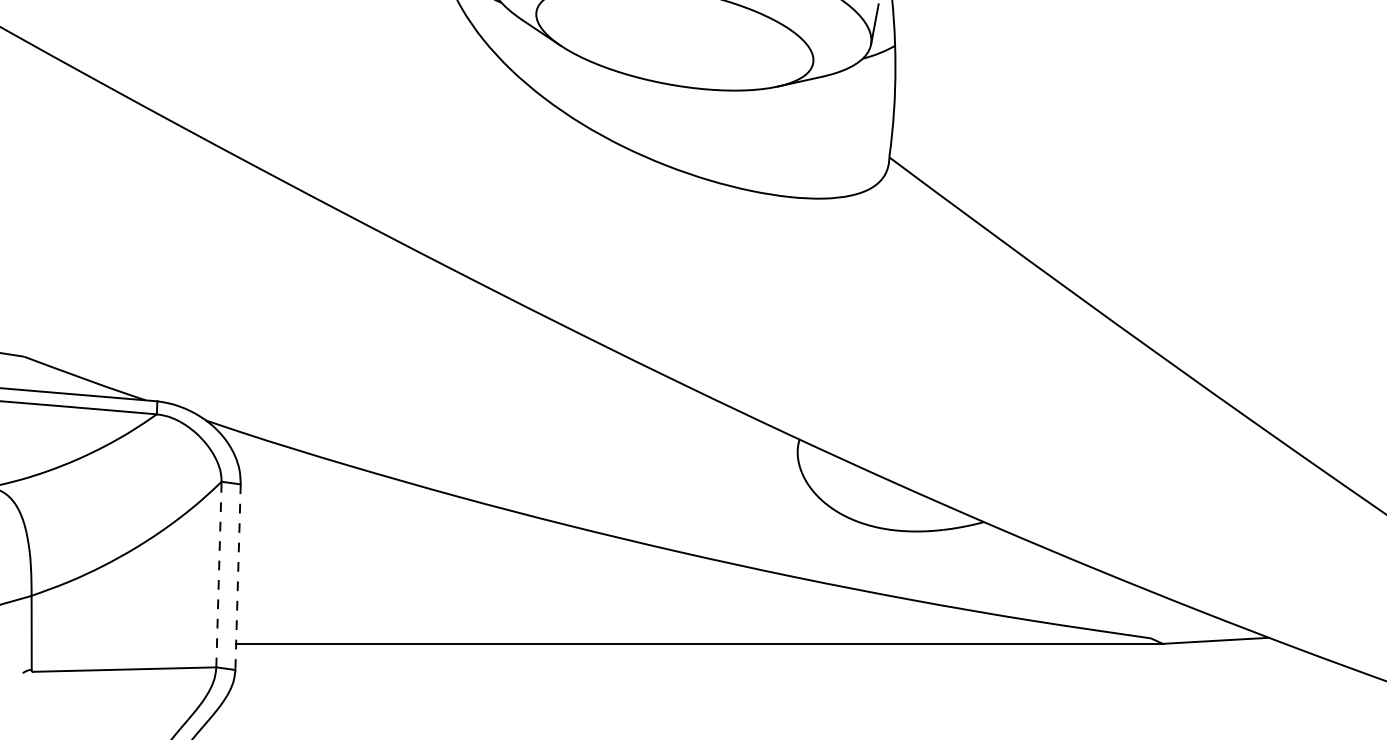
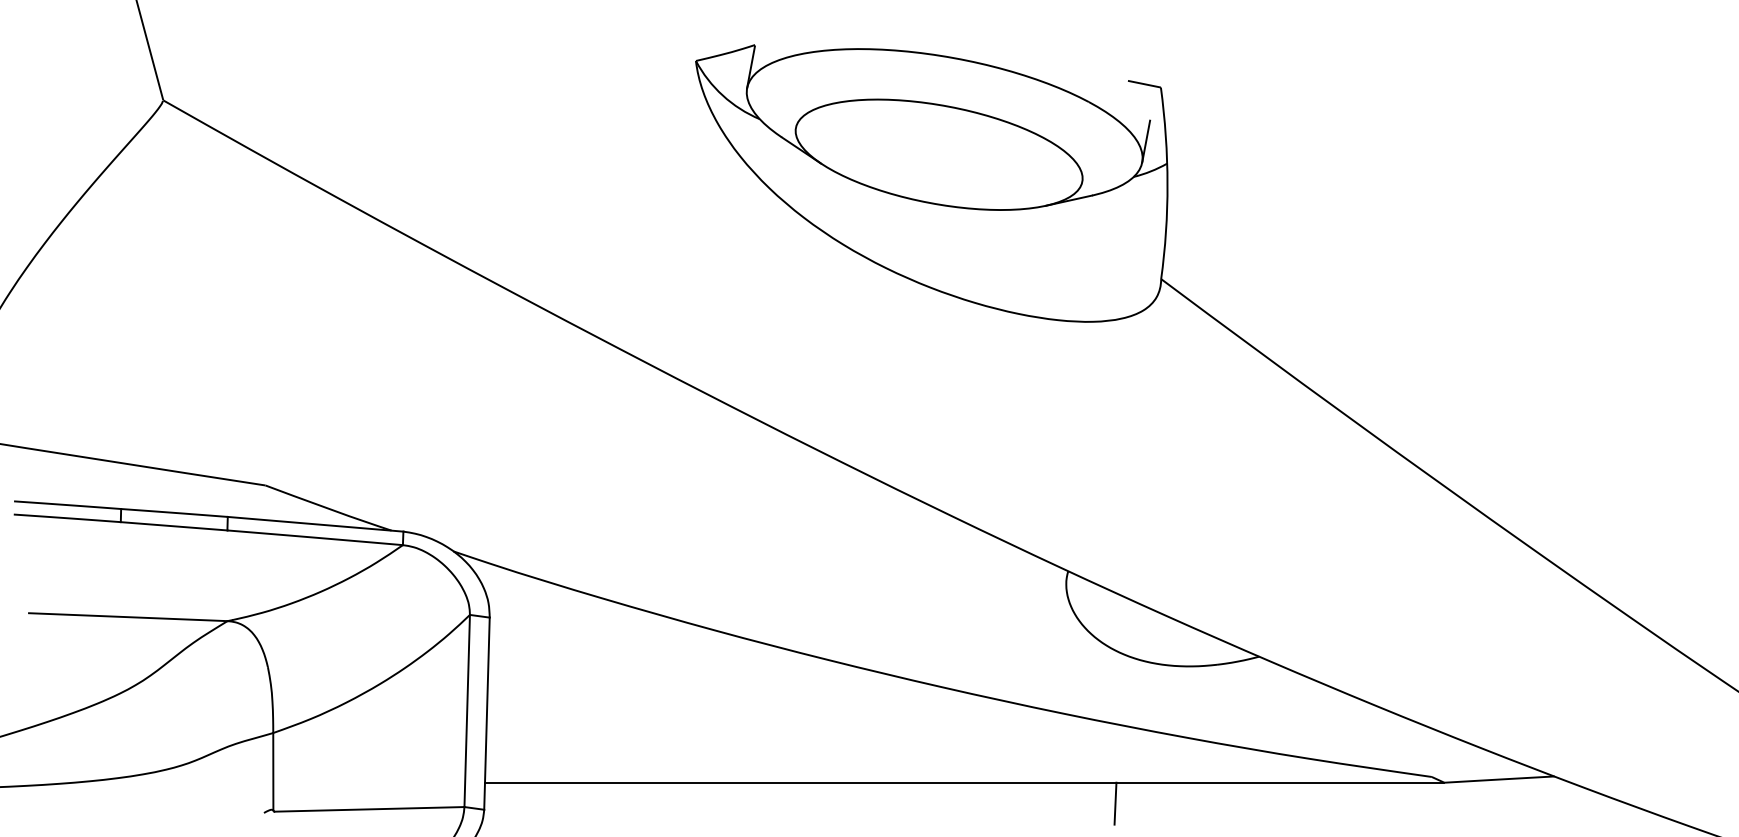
line: (219, 574) -> (467, 710), dashed -> solid
line: (237, 577) -> (486, 714), dashed -> solid
line: (845, 663) -> (1115, 803), added

